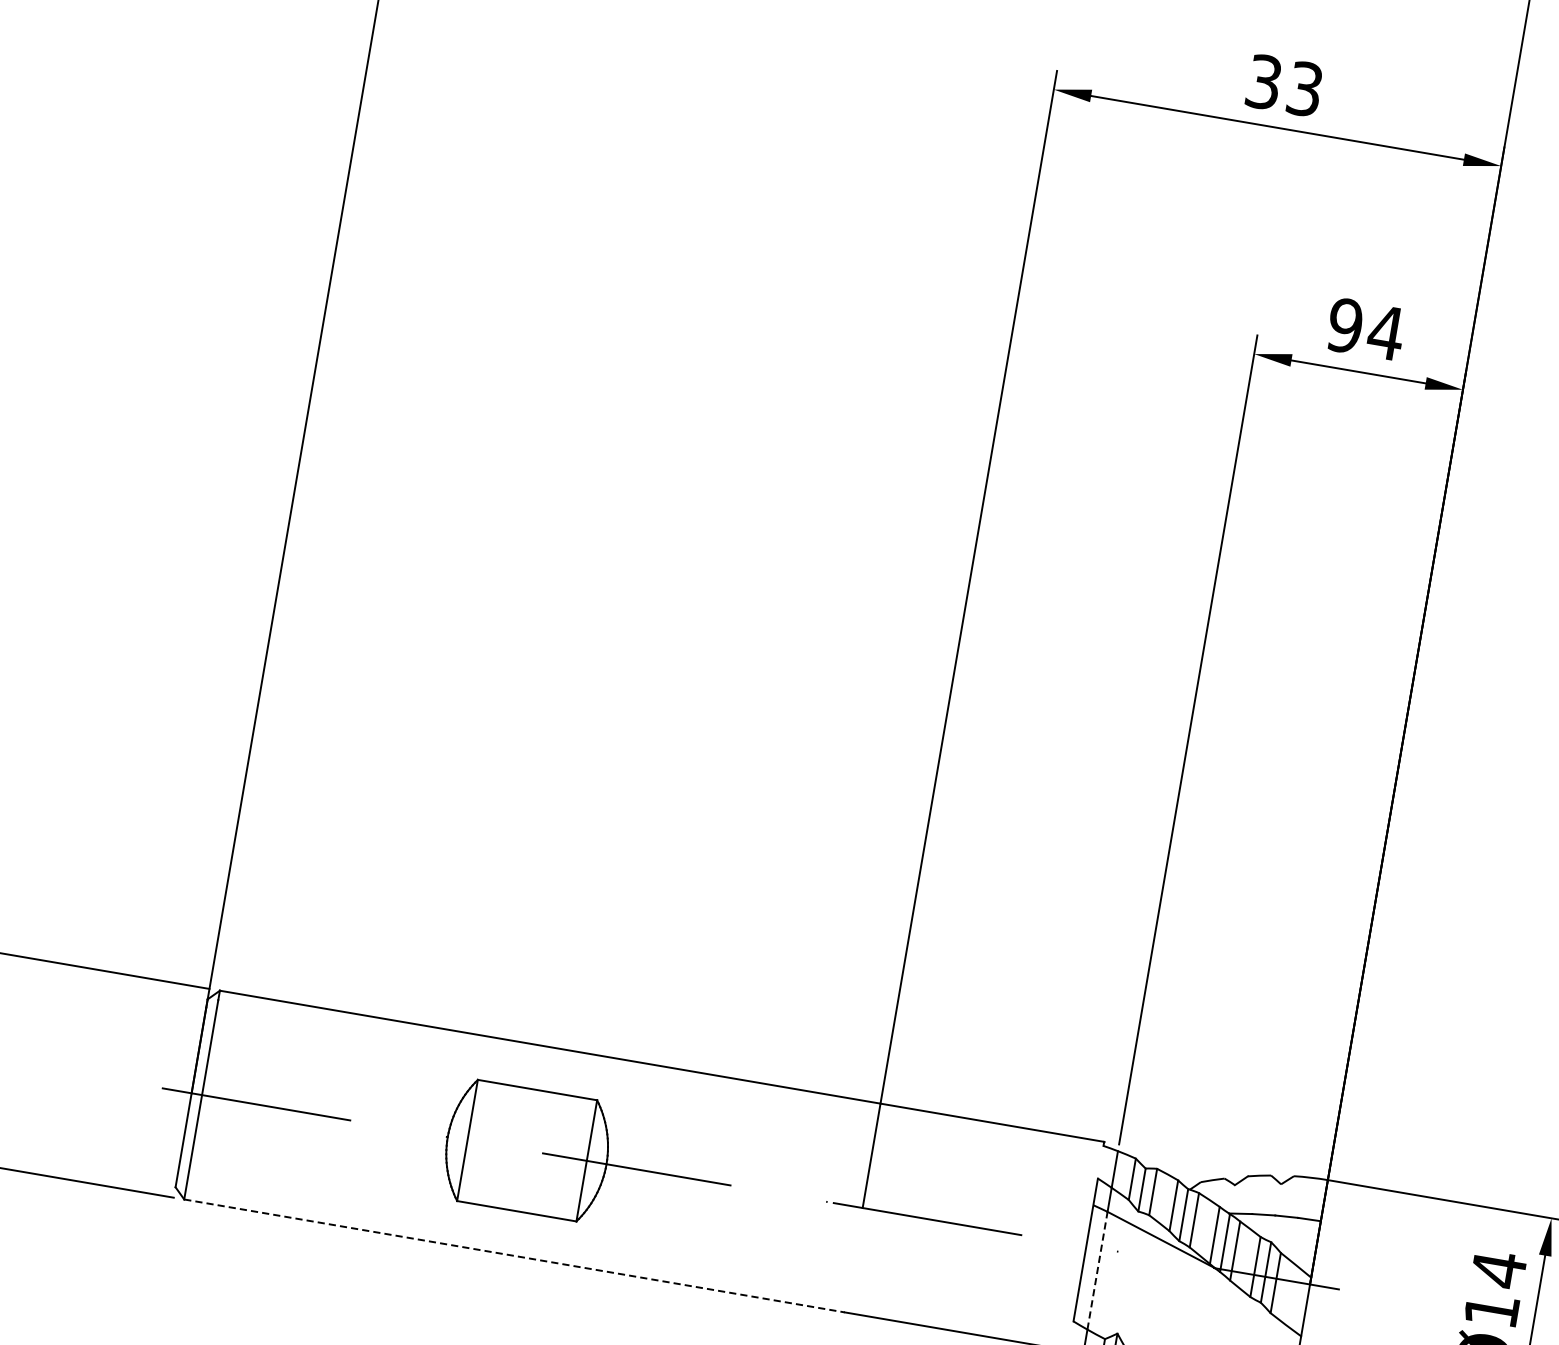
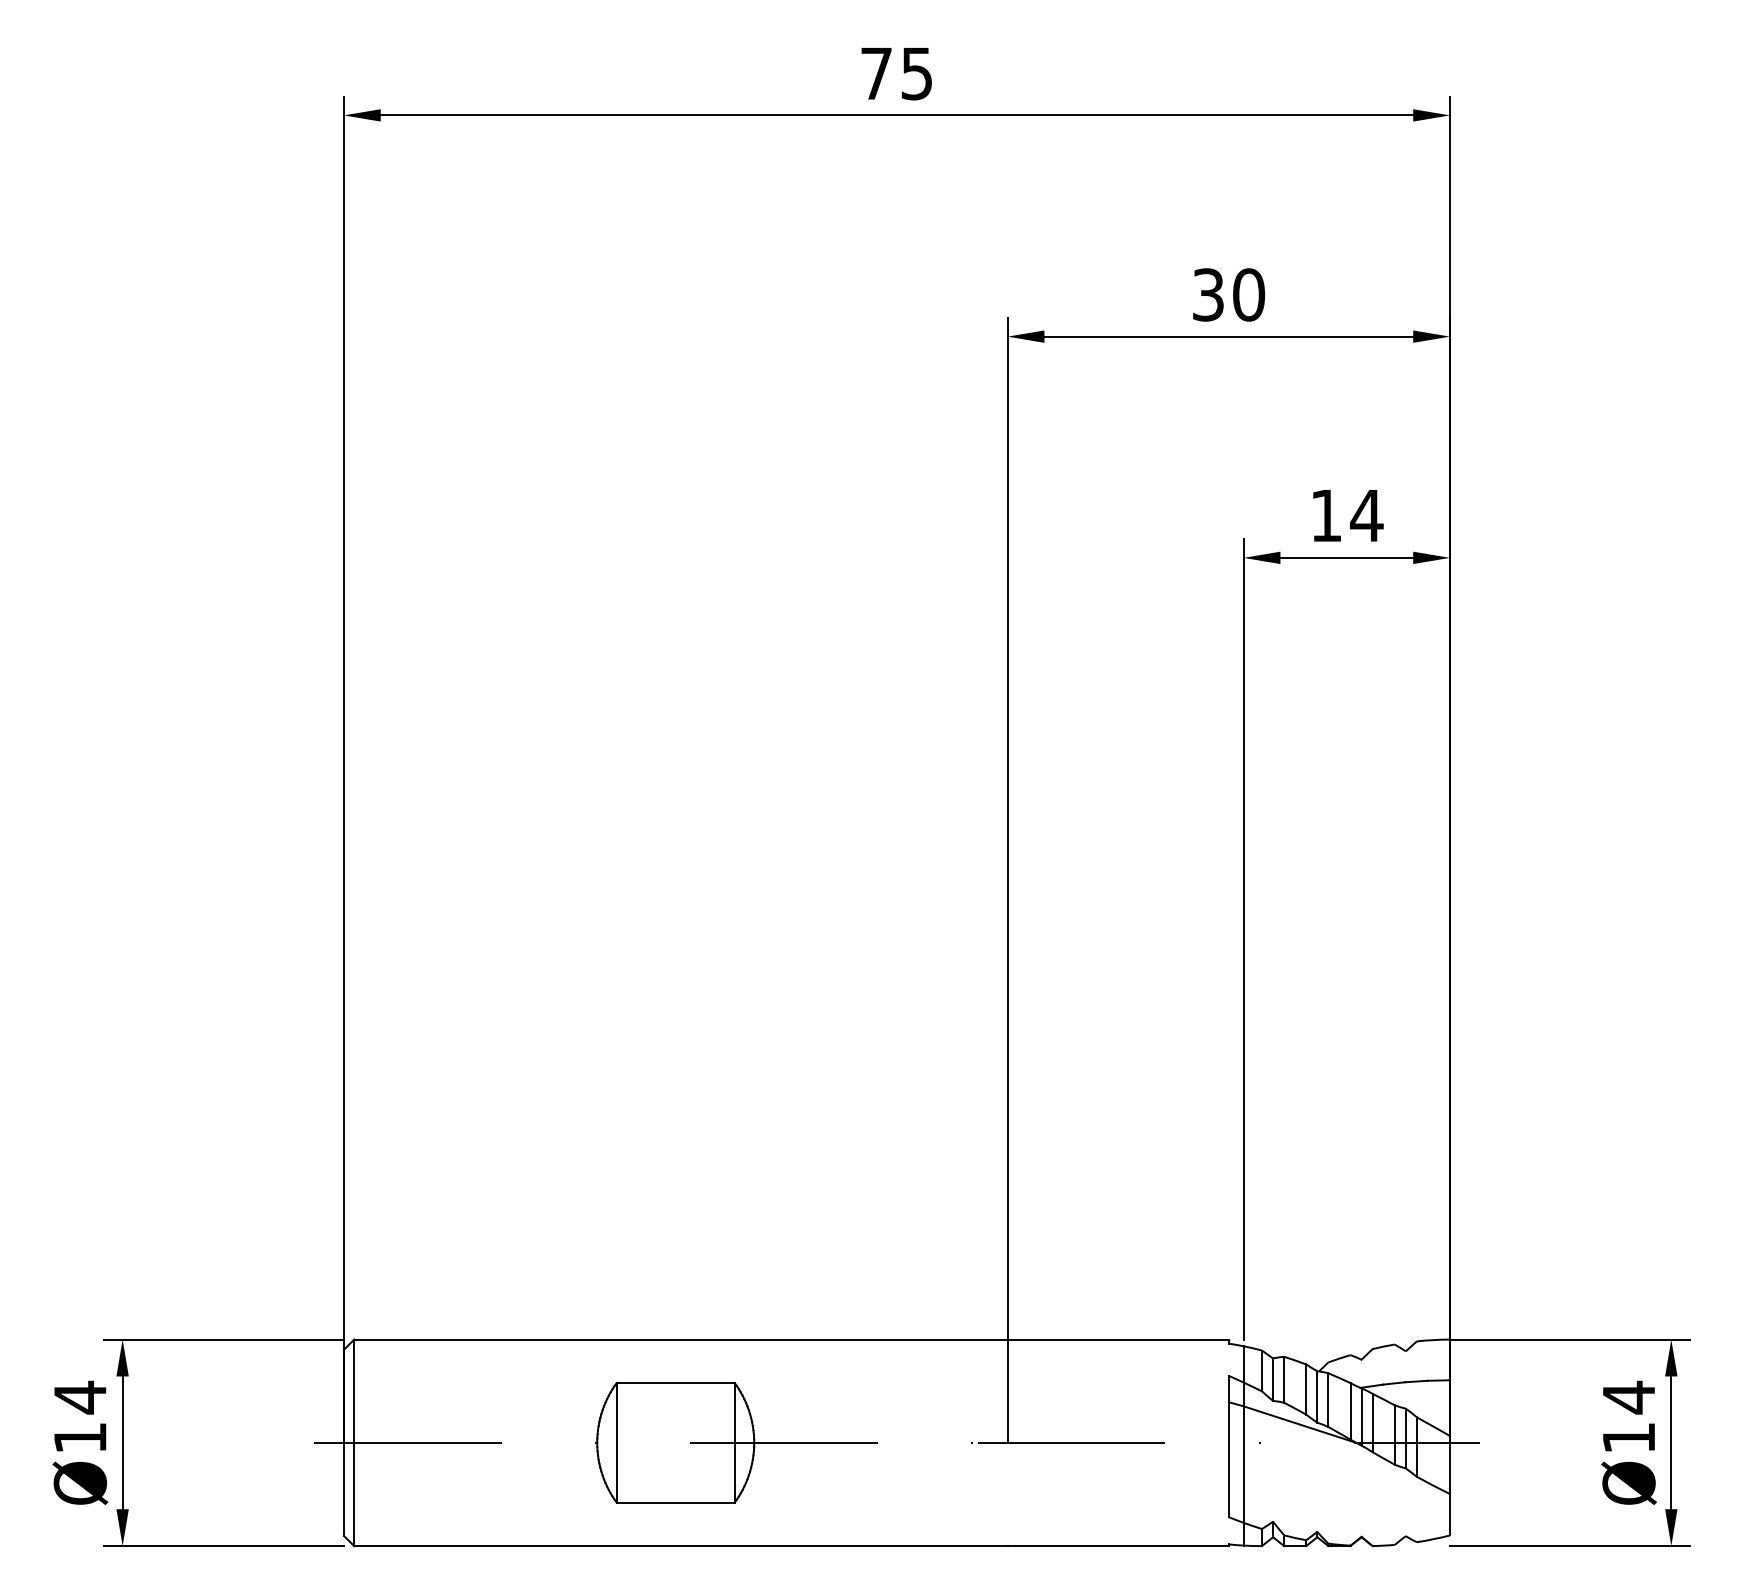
text: (1305, 88) -> (1249, 294), 33 -> 30
text: (1345, 325) -> (1326, 515), 94 -> 14
line: (514, 1256) -> (680, 1546), dashed -> solid
line: (1097, 1270) -> (1243, 1464), dashed -> solid

